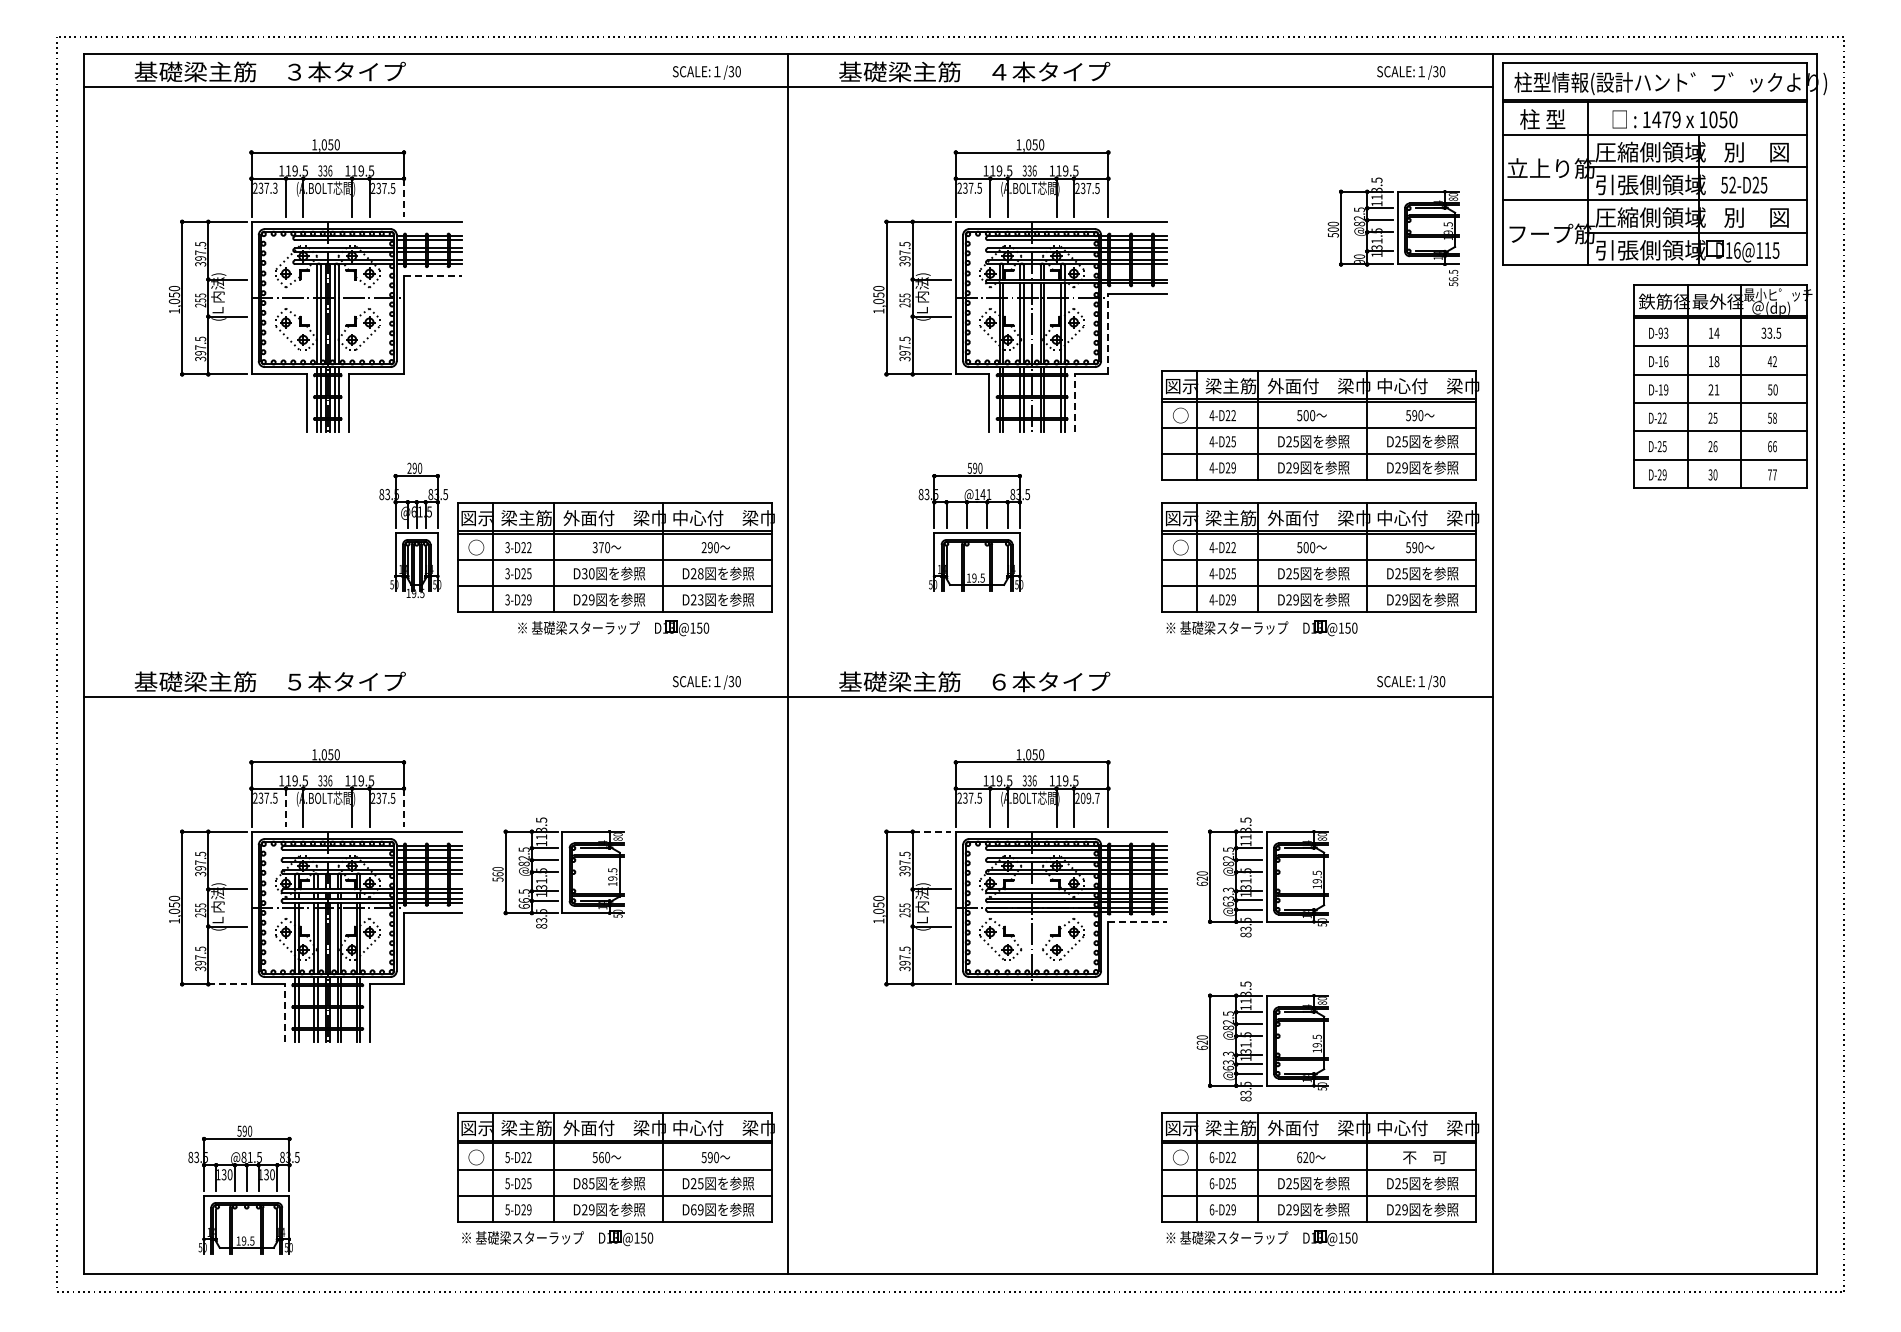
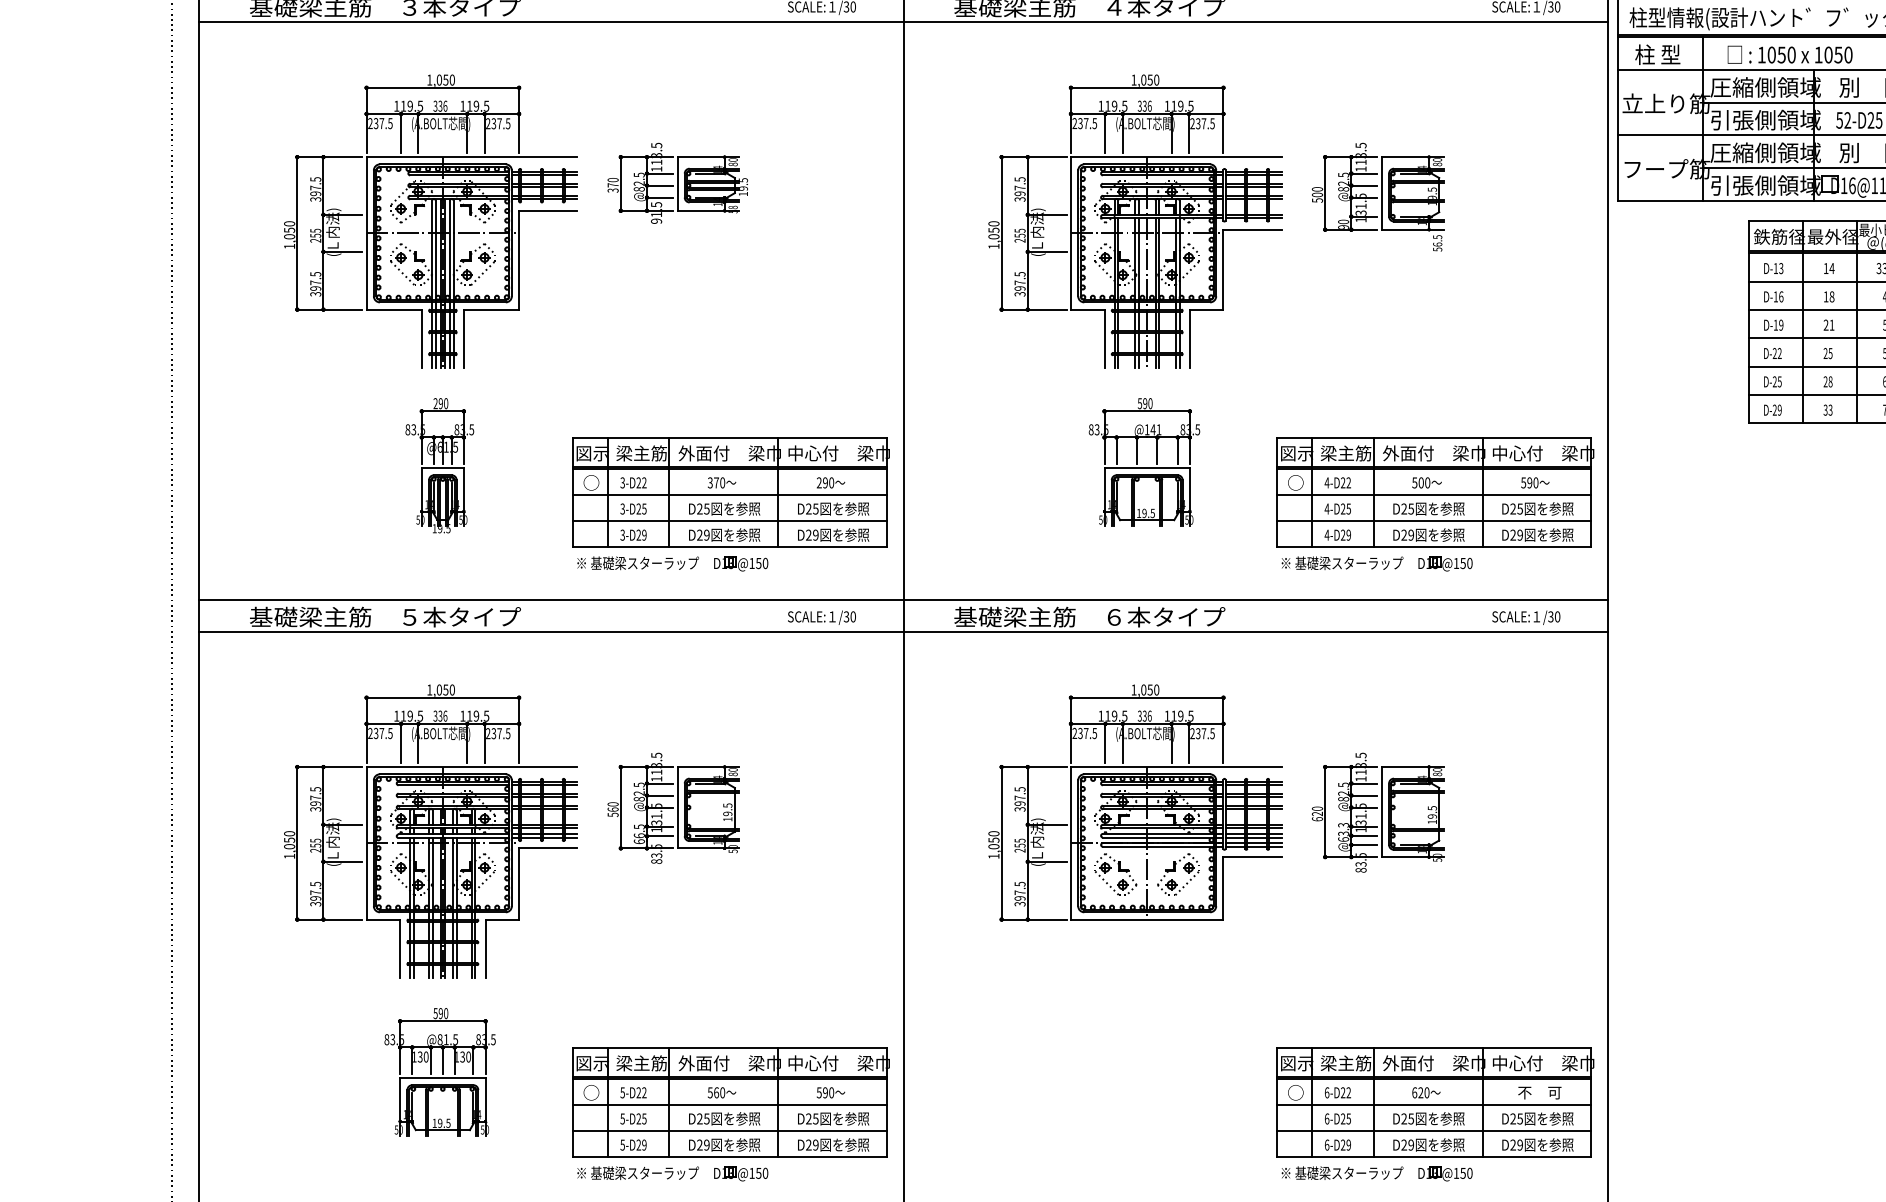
text: (1666, 119) -> (1781, 54), 1479 -> 1050
text: (275, 187) -> (390, 122), 237.3 -> 237.5
line: (404, 198) -> (519, 133), dashed -> solid
part: (1393, 231) -> (1377, 196), moved
part: (562, 247) -> (677, 182), added
line: (433, 275) -> (548, 210), dashed -> solid
text: (1660, 332) -> (1775, 267), D-93 -> D-13
line: (1108, 334) -> (1223, 269), dashed -> solid
line: (1074, 402) -> (1189, 337), dashed -> solid
part: (1320, 425) -> (1435, 360), removed
text: (1715, 446) -> (1830, 381), 26 -> 28
text: (1715, 474) -> (1830, 409), 30 -> 33
part: (973, 526) -> (1143, 461), moved
part: (413, 530) -> (439, 465), moved
text: (588, 573) -> (703, 508), D30 -> D25
text: (700, 573) -> (815, 508), D28 -> D25
text: (700, 600) -> (815, 535), D23 -> D29
part: (613, 628) -> (672, 563), moved
line: (788, 664) -> (903, 599), added
text: (1089, 797) -> (1204, 732), 209.7 -> 237.5
line: (286, 808) -> (401, 743), dashed -> solid
line: (404, 808) -> (519, 743), dashed -> solid
line: (932, 831) -> (1047, 766), dashed -> solid
line: (1137, 921) -> (1252, 856), dashed -> solid
line: (228, 984) -> (343, 919), dashed -> solid
line: (285, 1012) -> (400, 947), dashed -> solid
part: (1262, 1041) -> (1377, 976), removed
text: (584, 1183) -> (699, 1118), D85 -> D25
part: (243, 1189) -> (439, 1071), moved
text: (693, 1209) -> (808, 1144), D69 -> D29

